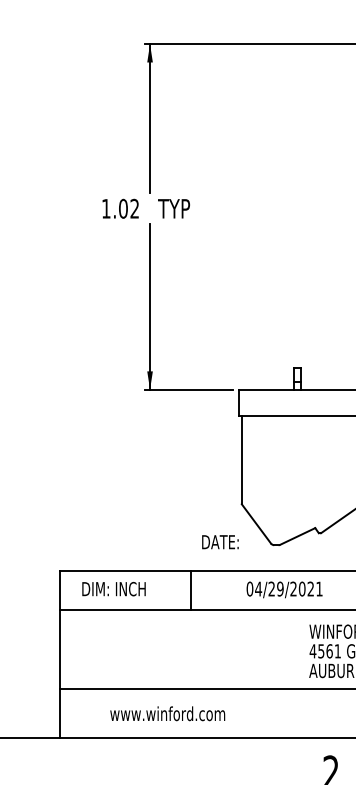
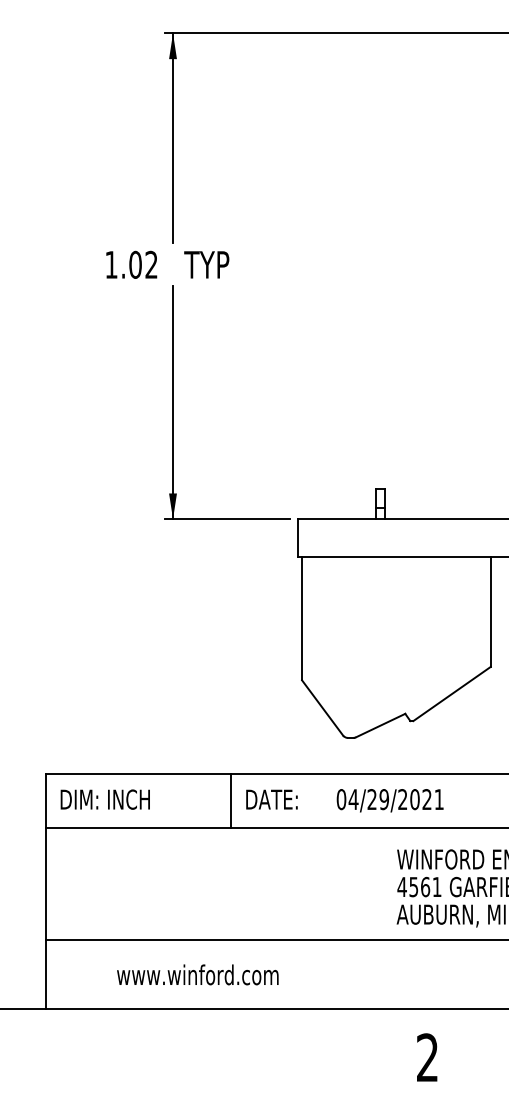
text: (220, 542) -> (271, 799), moved
text: (113, 589) -> (104, 799), moved
text: (284, 589) -> (389, 800), moved

